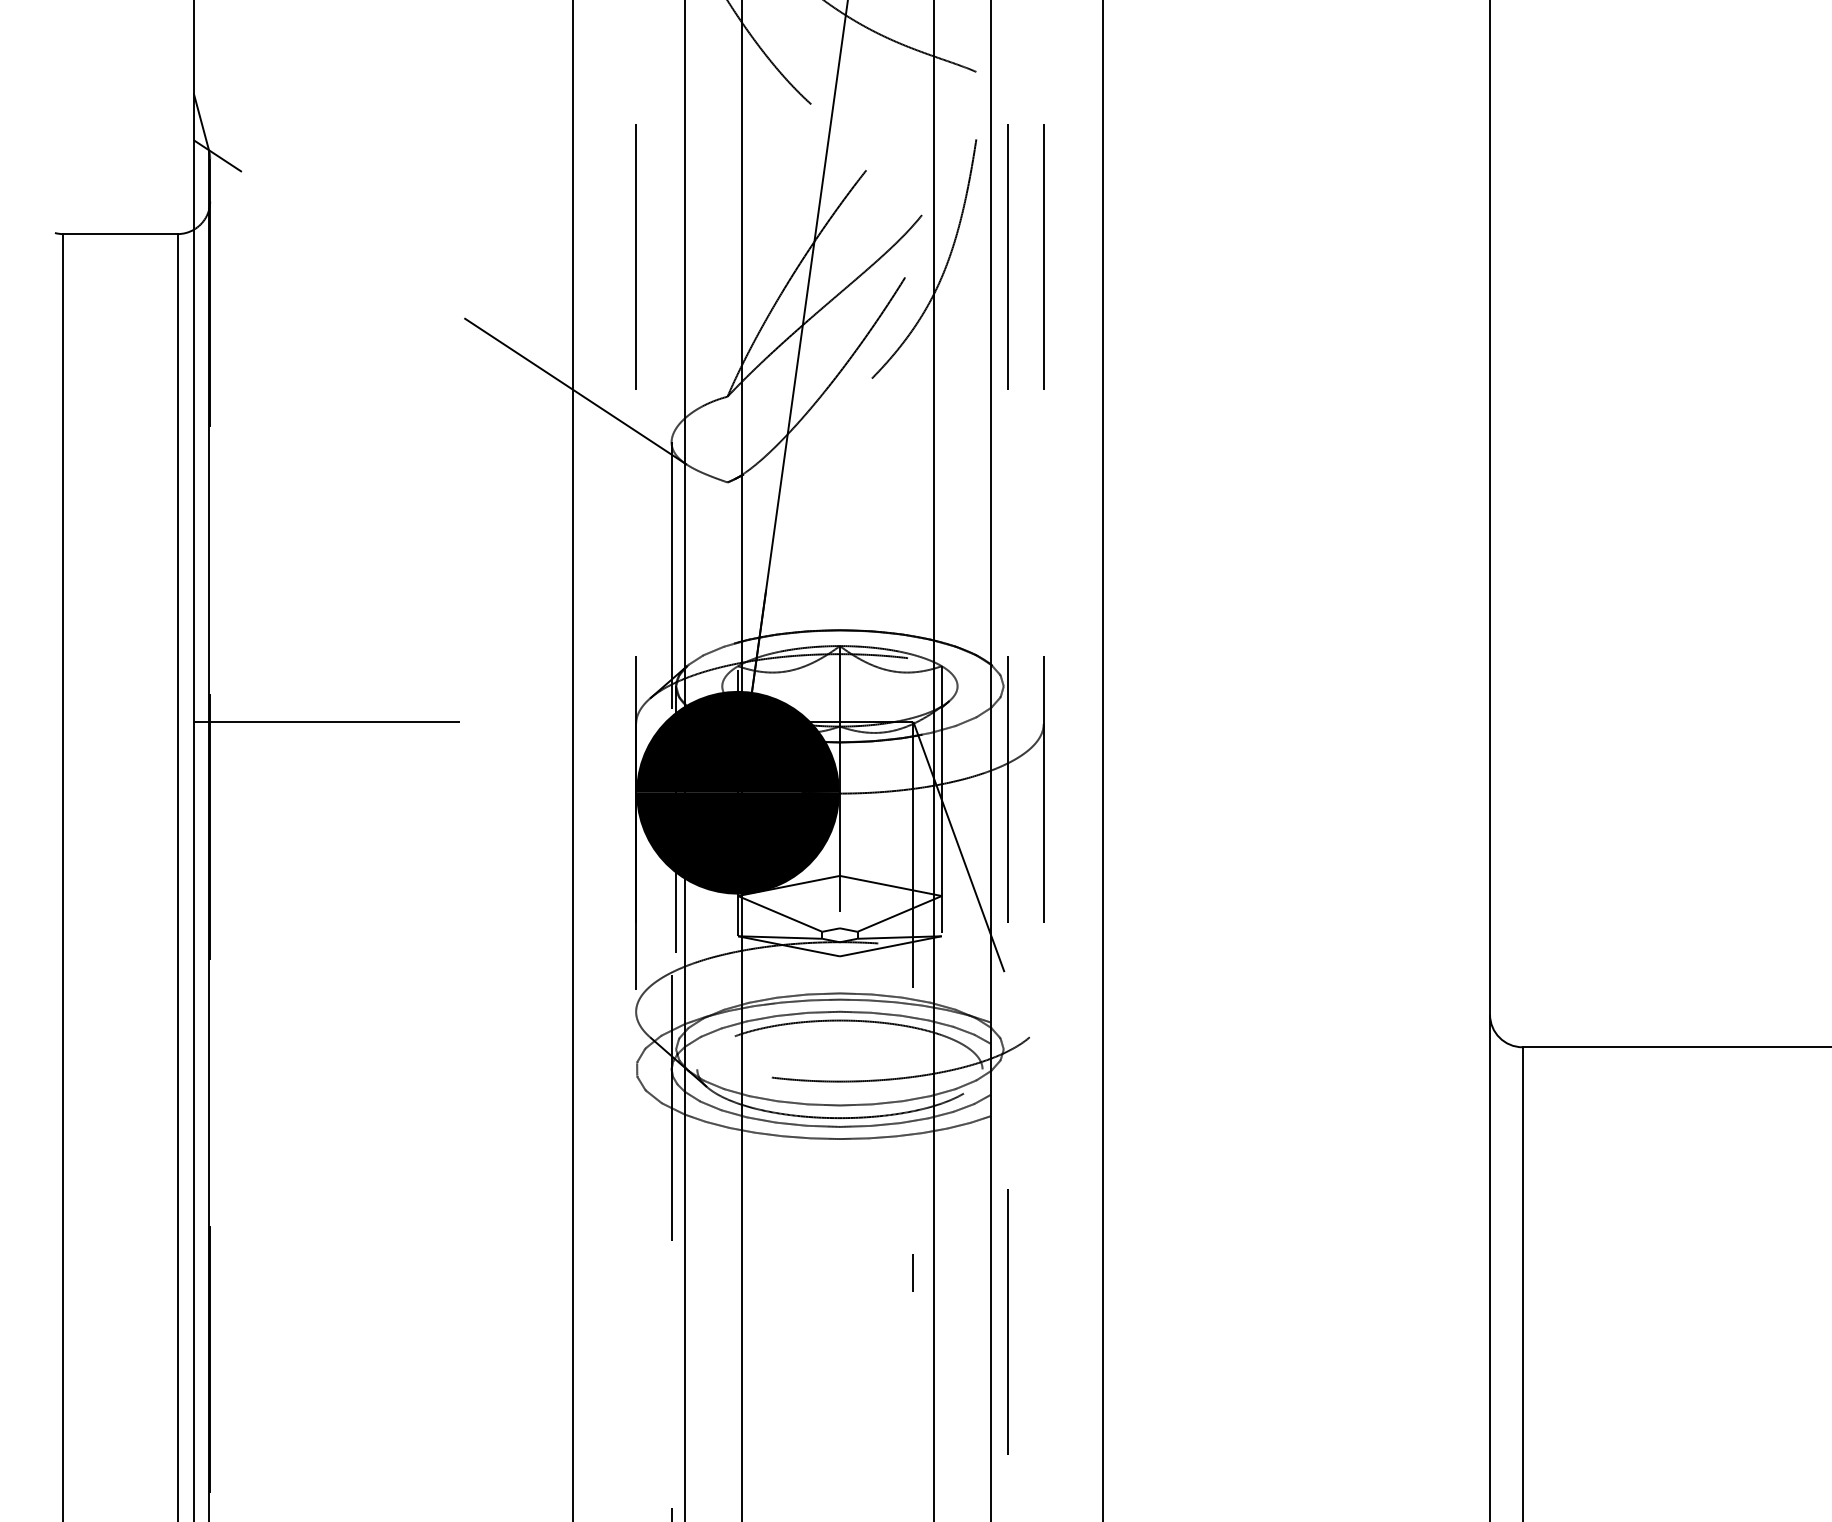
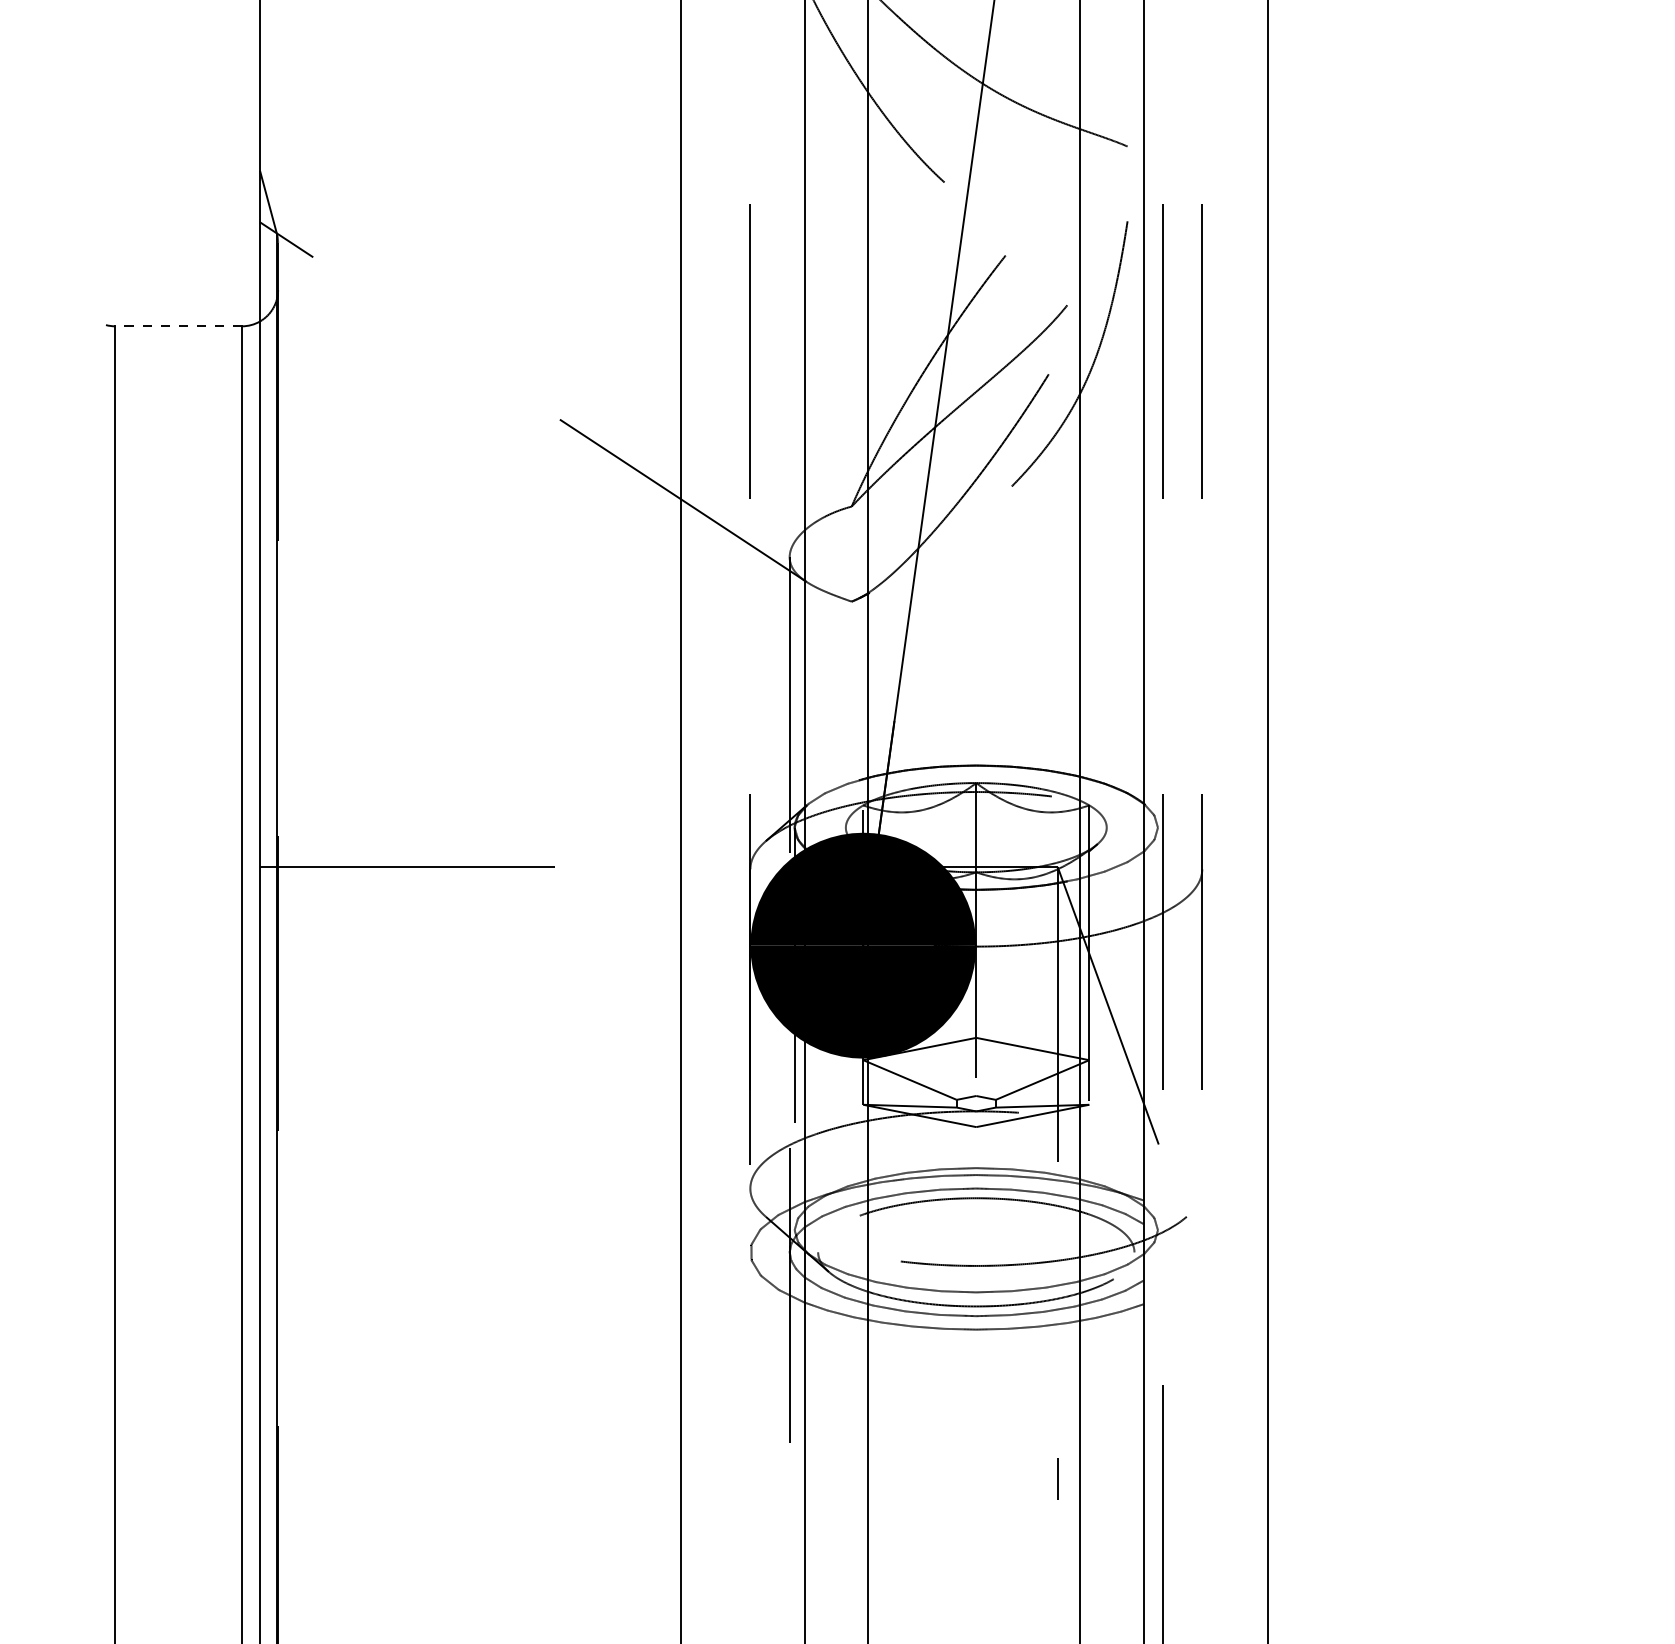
line: (120, 234) -> (178, 326), solid -> dashed

